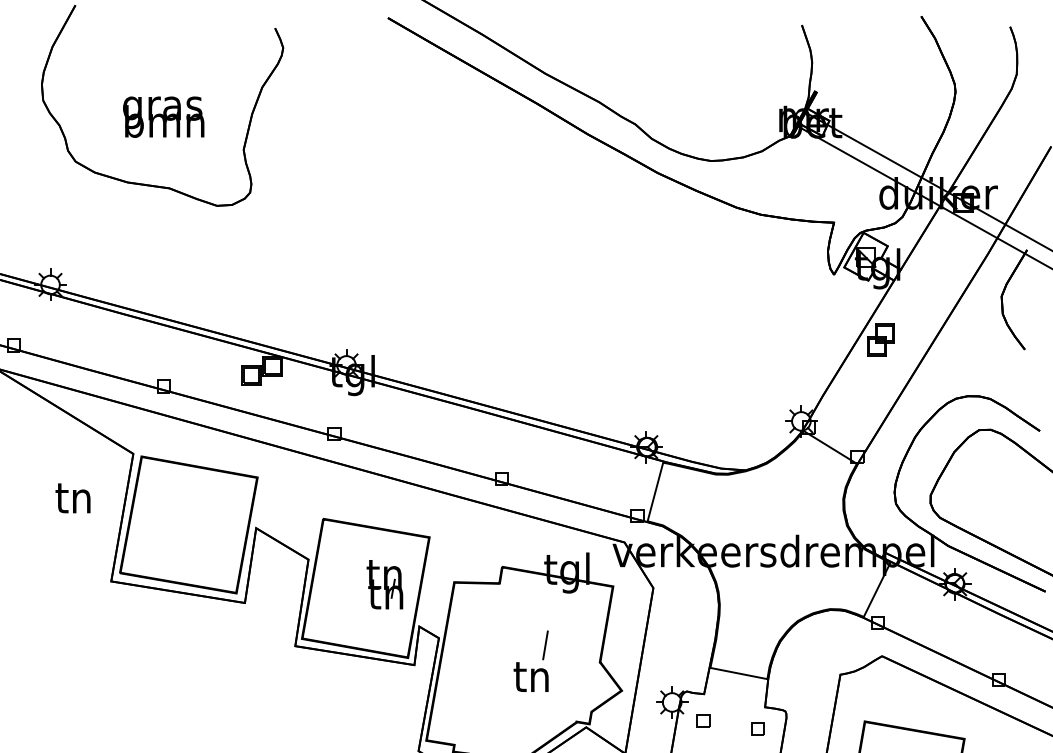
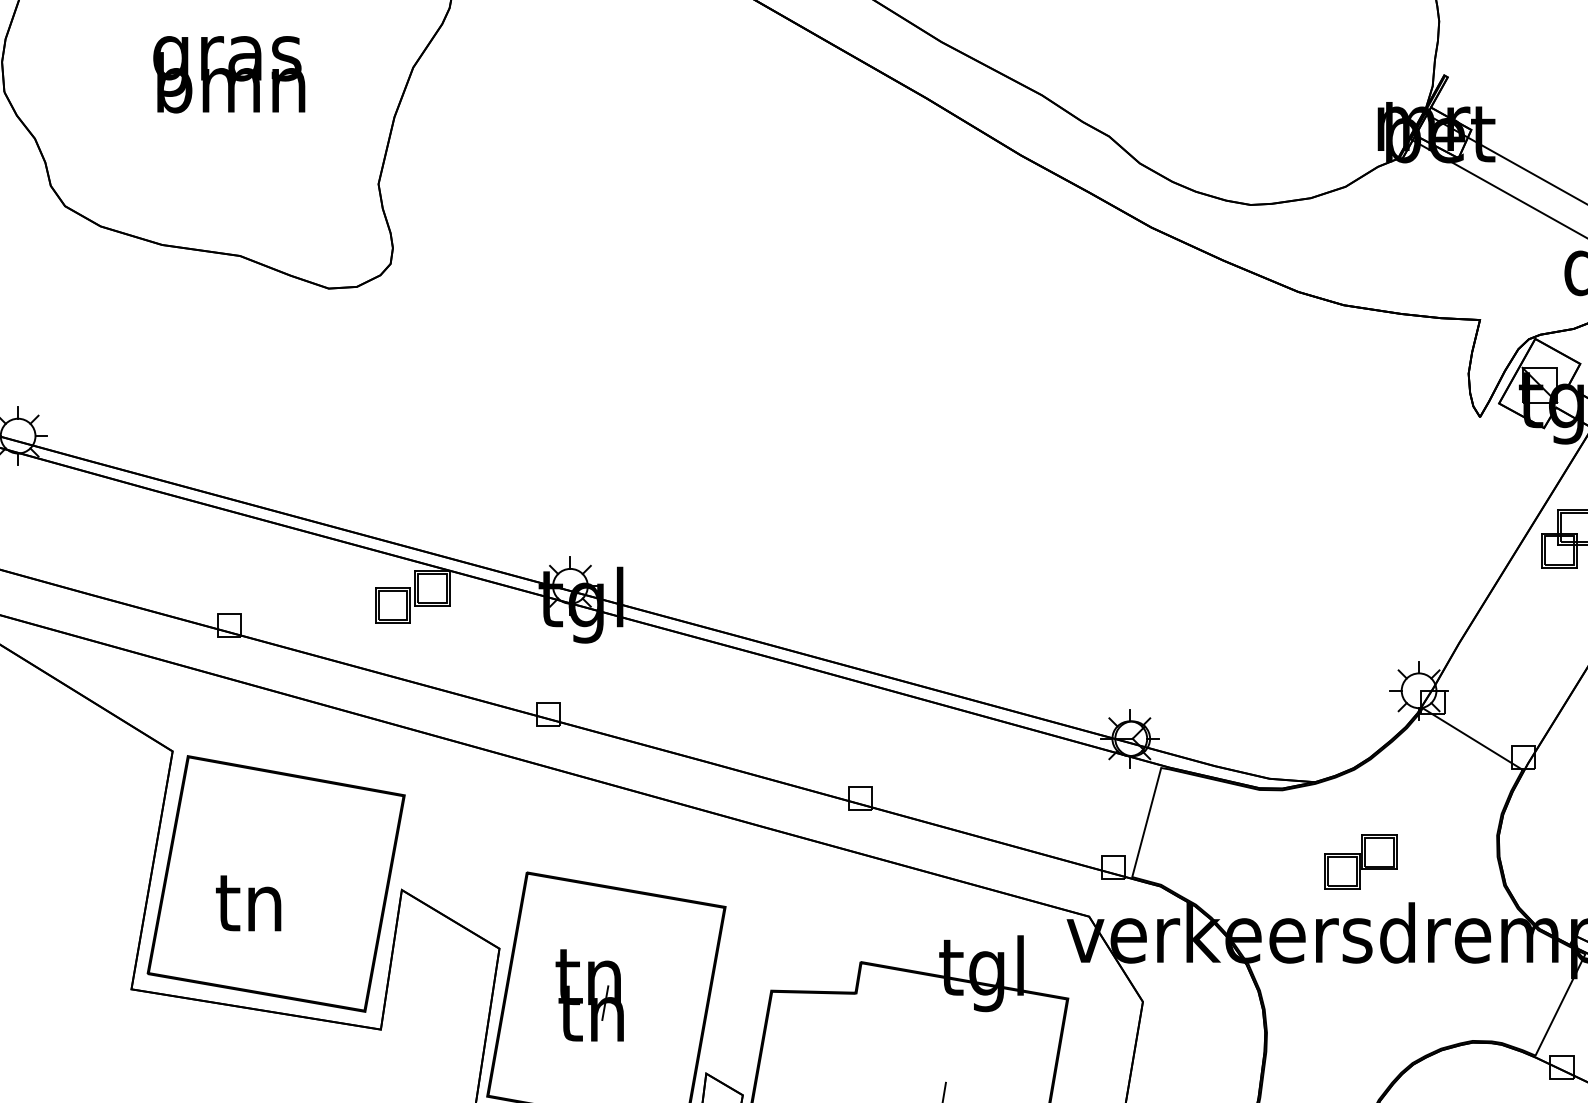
text: (163, 116) -> (228, 73), moved
text: (72, 498) -> (247, 903), moved
part: (770, 512) -> (1361, 860), added
part: (384, 584) -> (589, 995), moved

